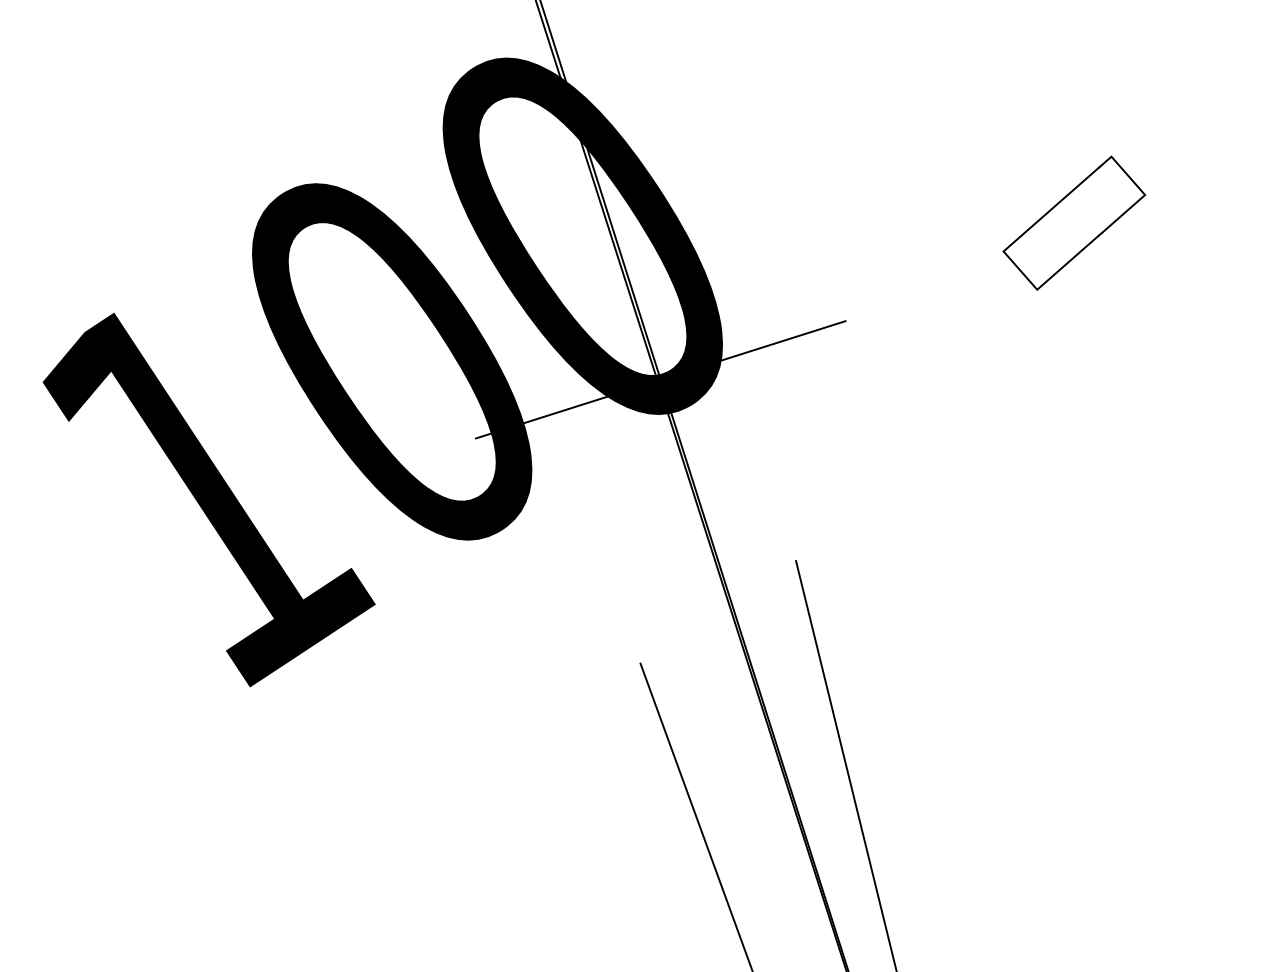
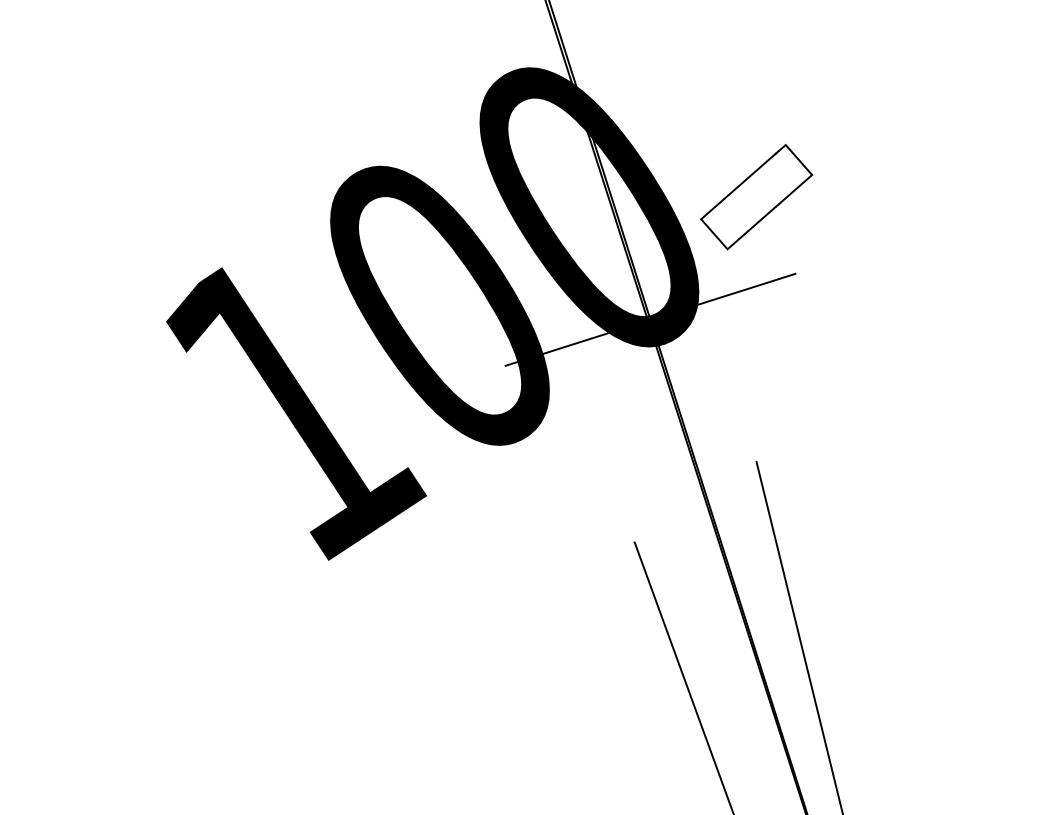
part: (1074, 223) -> (756, 197), moved

